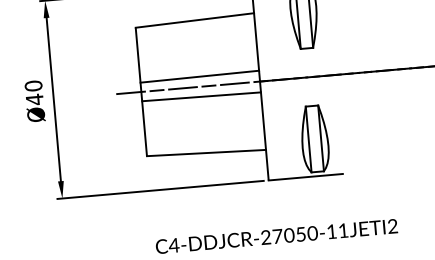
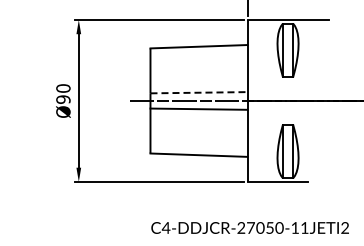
line: (200, 76) -> (199, 92), solid -> dashed
text: (34, 99) -> (63, 99), Ø40 -> Ø90

